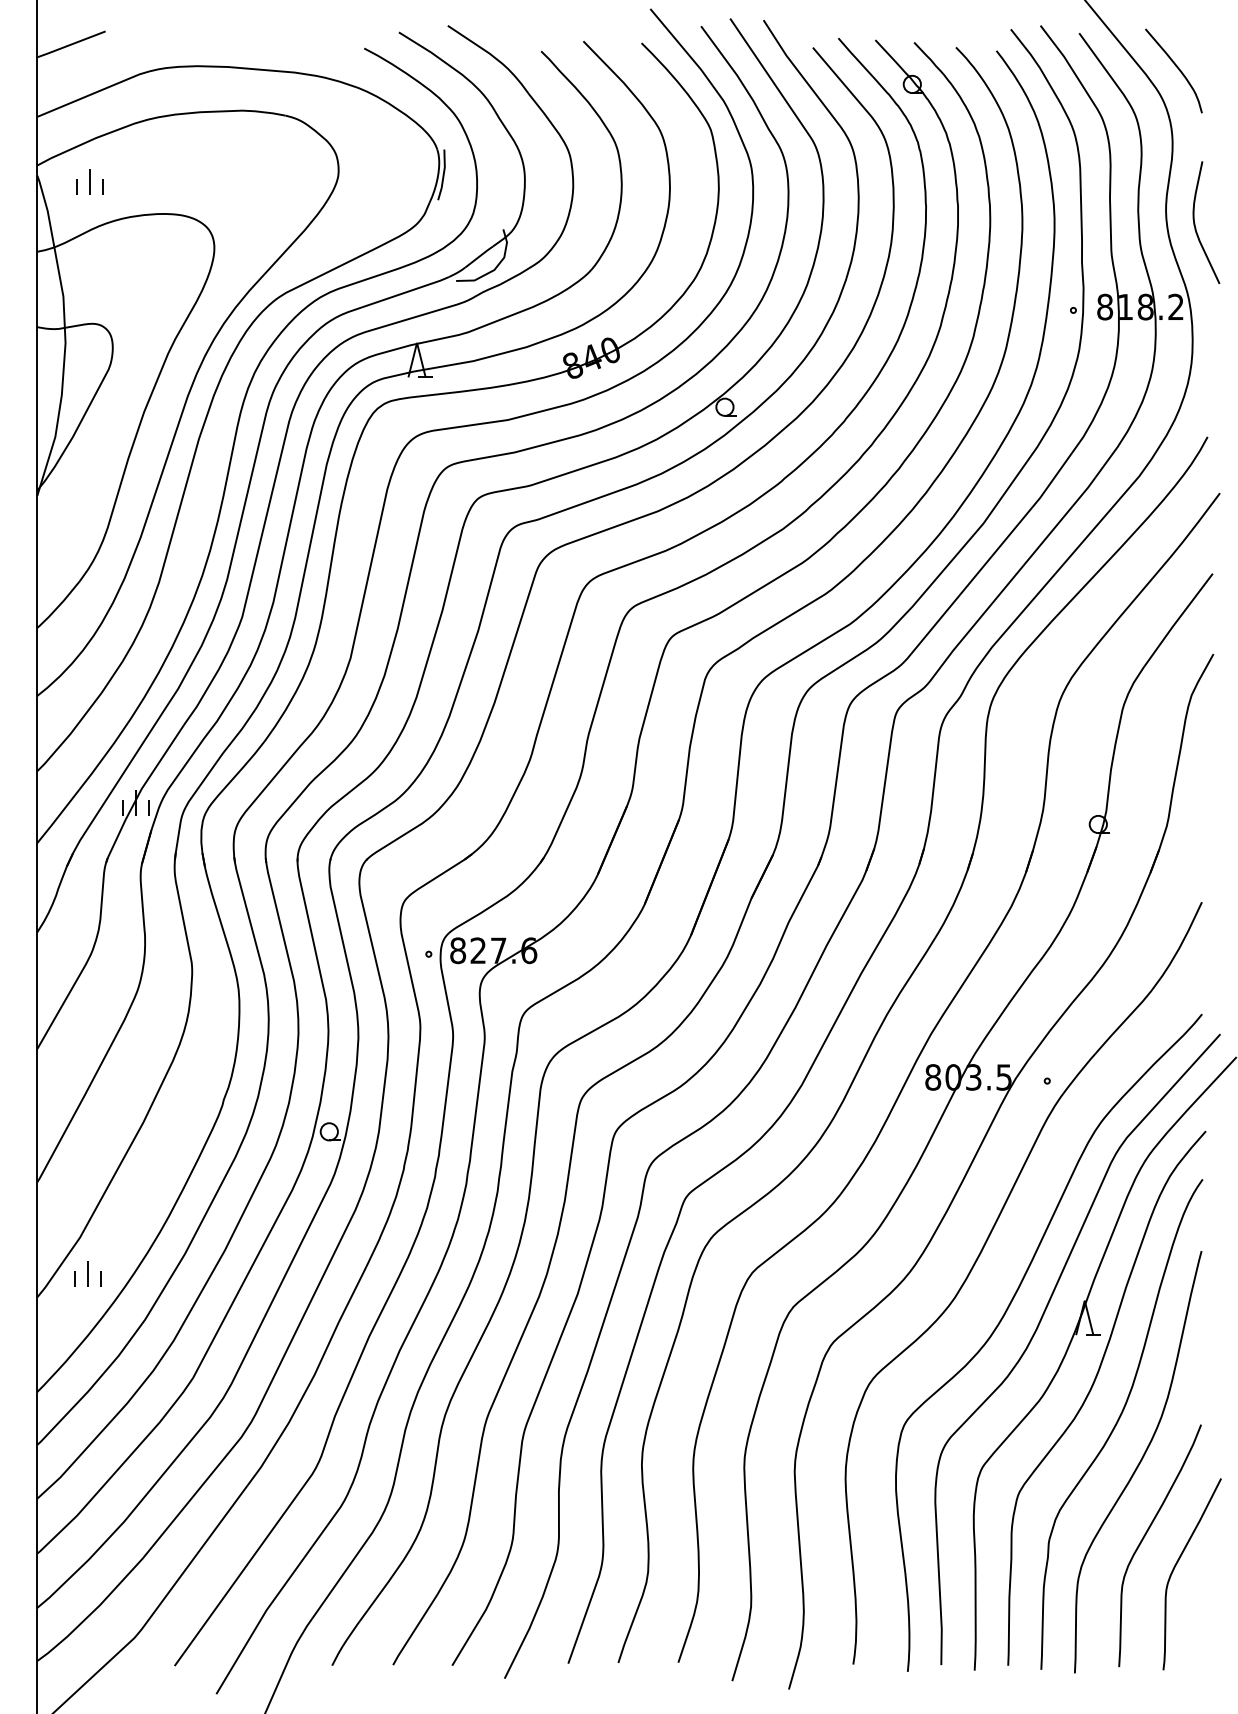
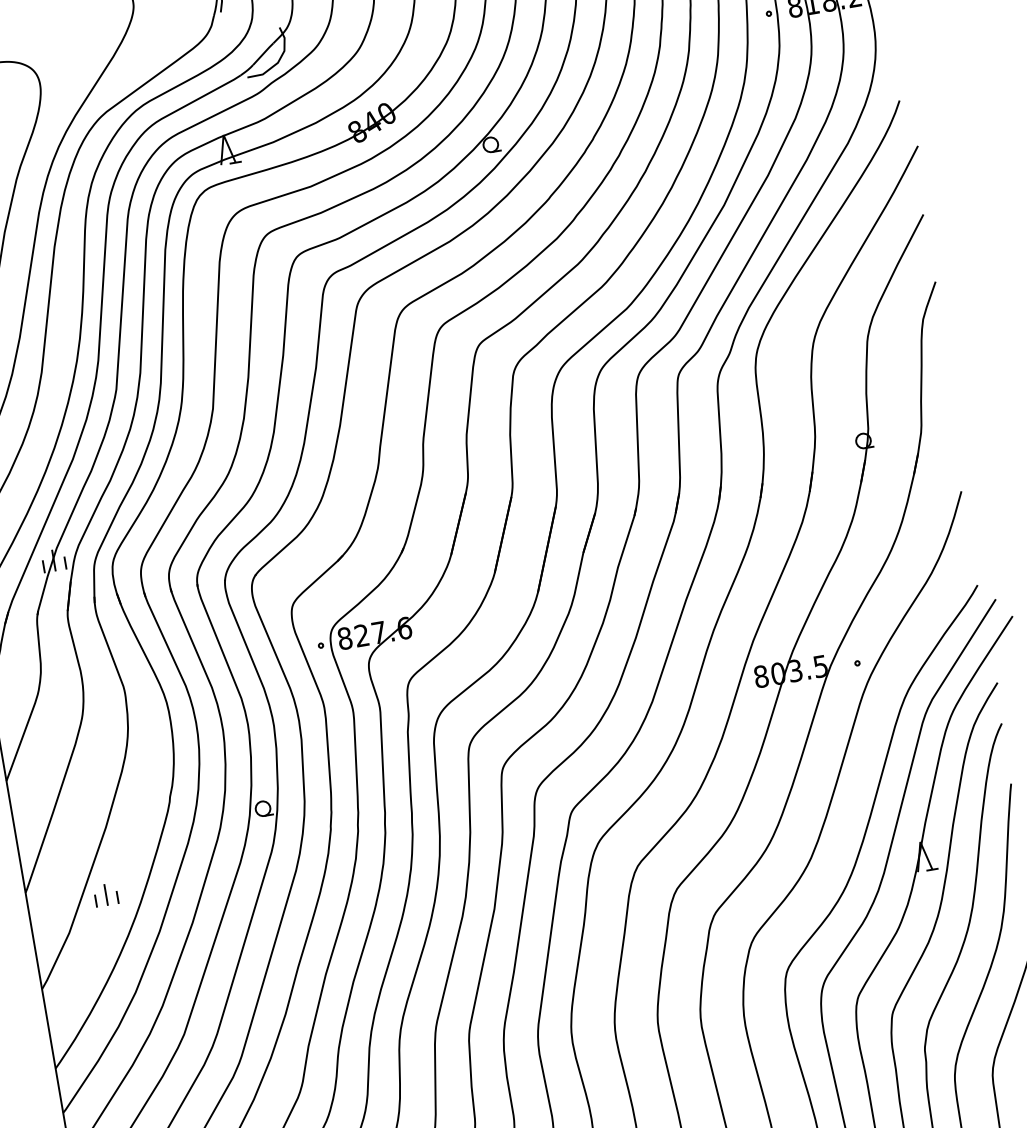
part: (87, 1273) -> (105, 894), moved

